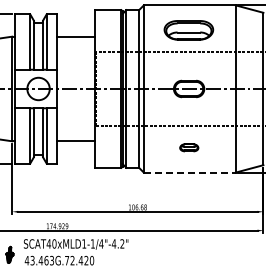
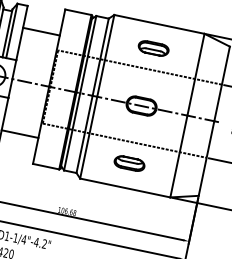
part: (189, 29) -> (154, 47), size x0.62
part: (189, 147) -> (130, 163), size x1.67
line: (190, 172) -> (125, 188), dashed -> solid

